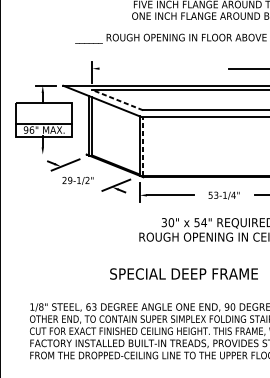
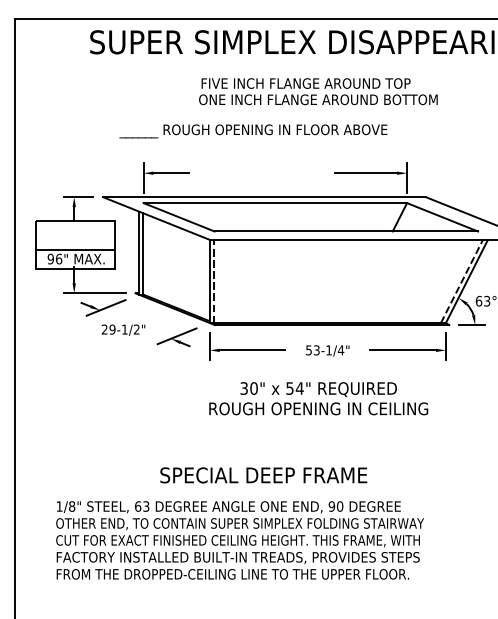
line: (112, 68) -> (171, 173), added
line: (117, 100) -> (178, 217), dashed -> solid
line: (57, 154) -> (94, 293), added
text: (183, 274) -> (263, 475), moved

